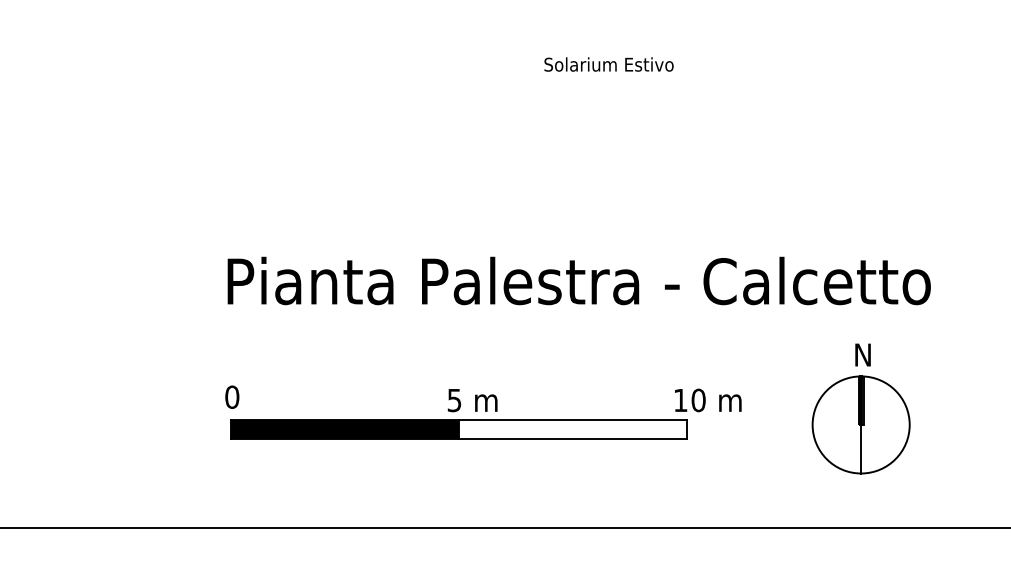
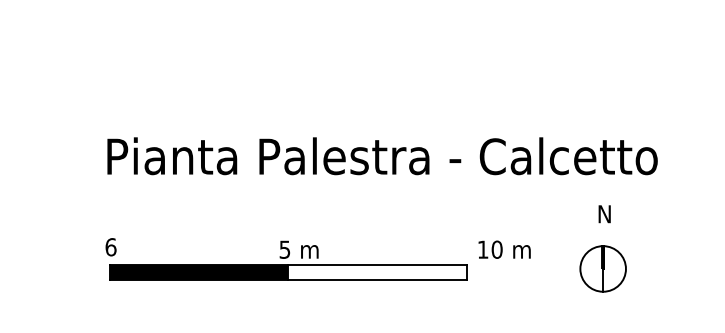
text: (232, 396) -> (111, 246), 0 -> 6
text: (708, 400) -> (504, 249), moved
part: (860, 424) -> (602, 268), size x0.6

